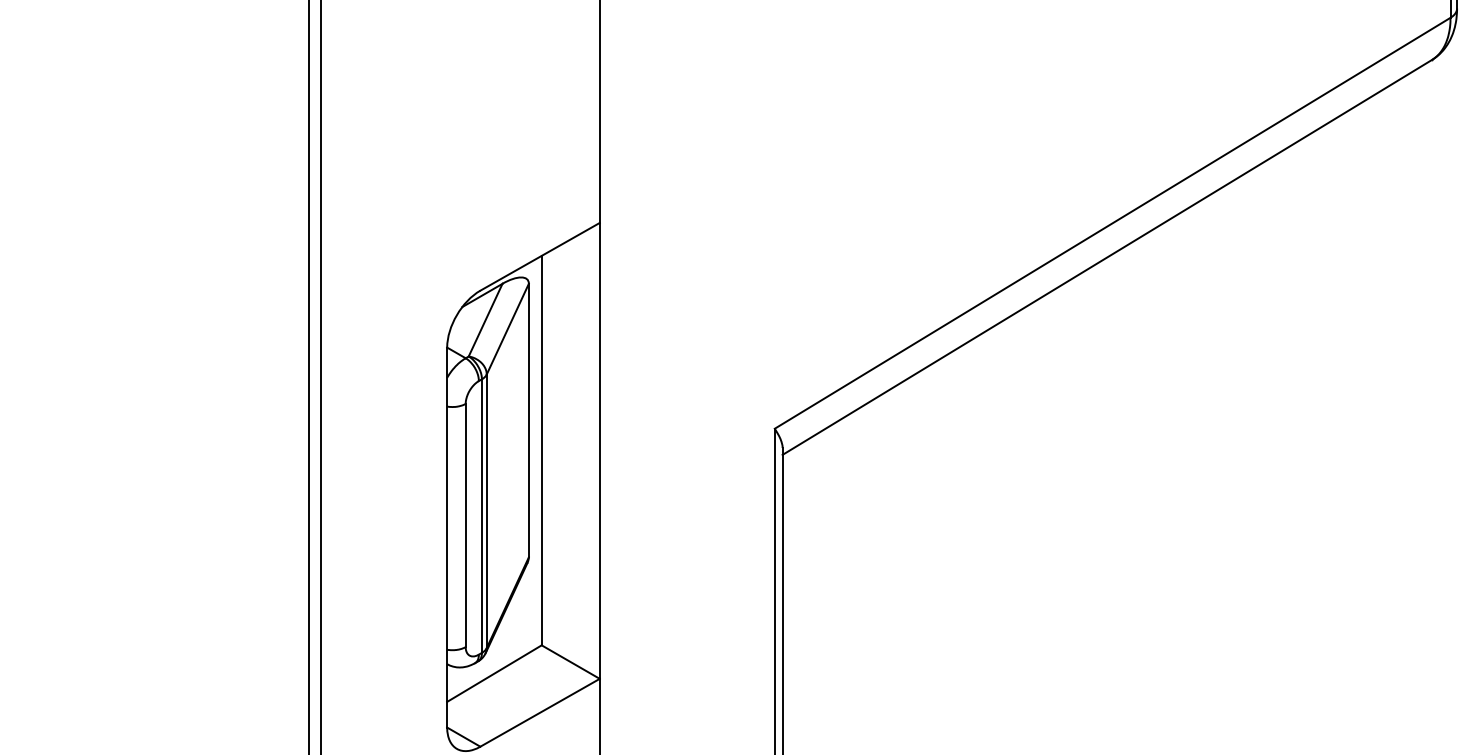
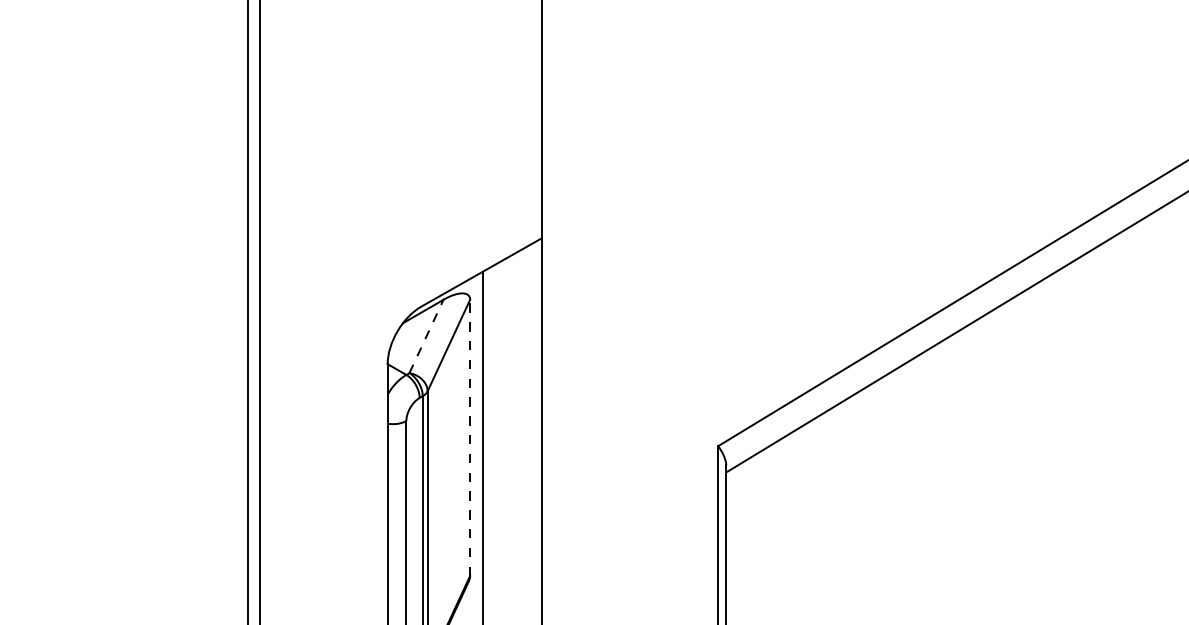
line: (485, 319) -> (426, 335), solid -> dashed
line: (528, 420) -> (469, 437), solid -> dashed

